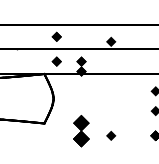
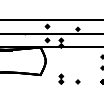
part: (81, 129) -> (61, 78), size x0.62

